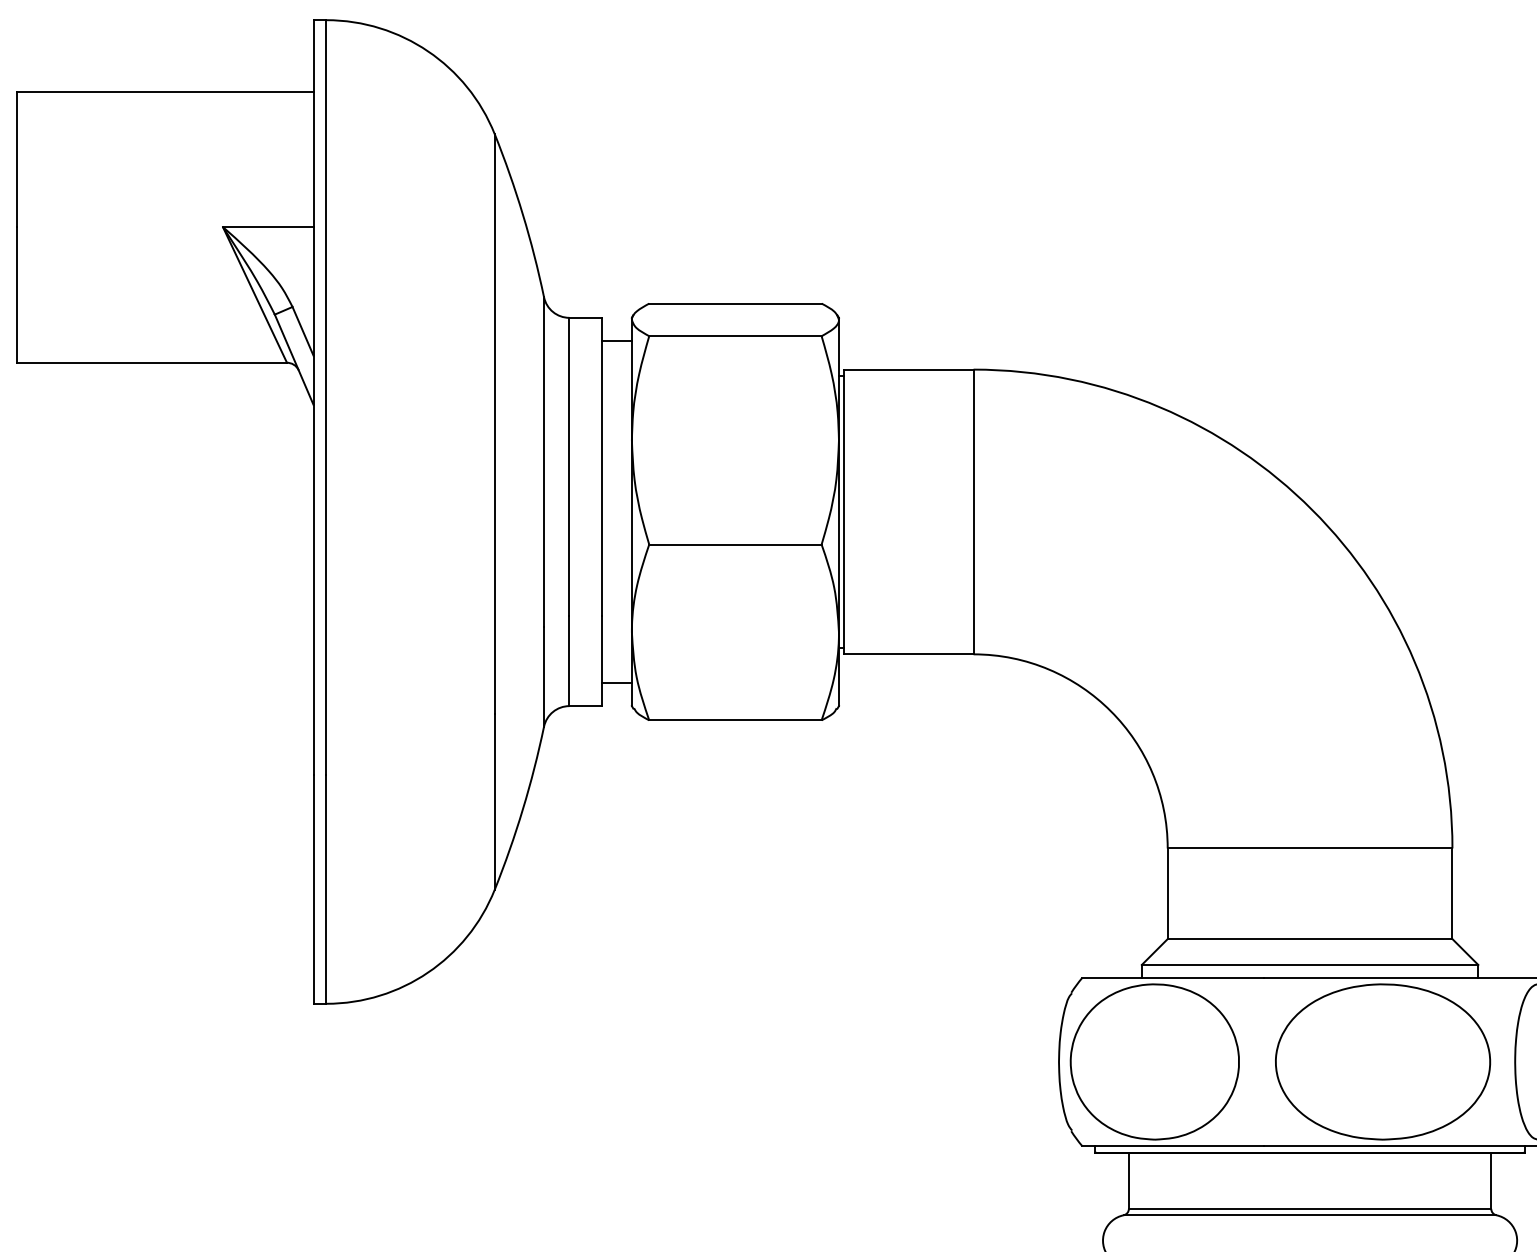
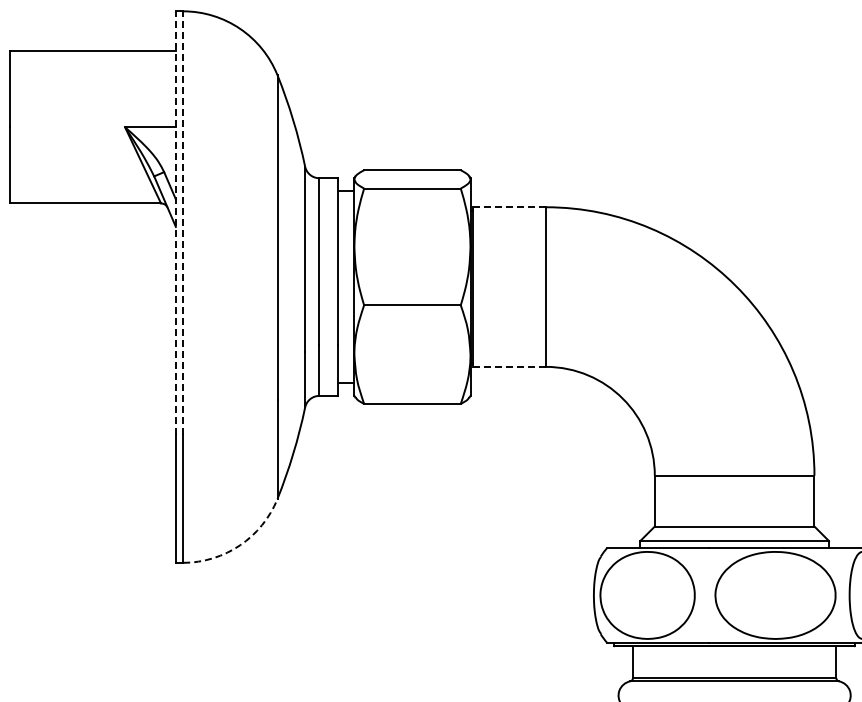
line: (908, 370) -> (509, 207), solid -> dashed
line: (312, 398) -> (175, 223), solid -> dashed
line: (327, 398) -> (183, 223), solid -> dashed
line: (910, 653) -> (510, 366), solid -> dashed
arc: (428, 972) -> (240, 545), solid -> dashed

